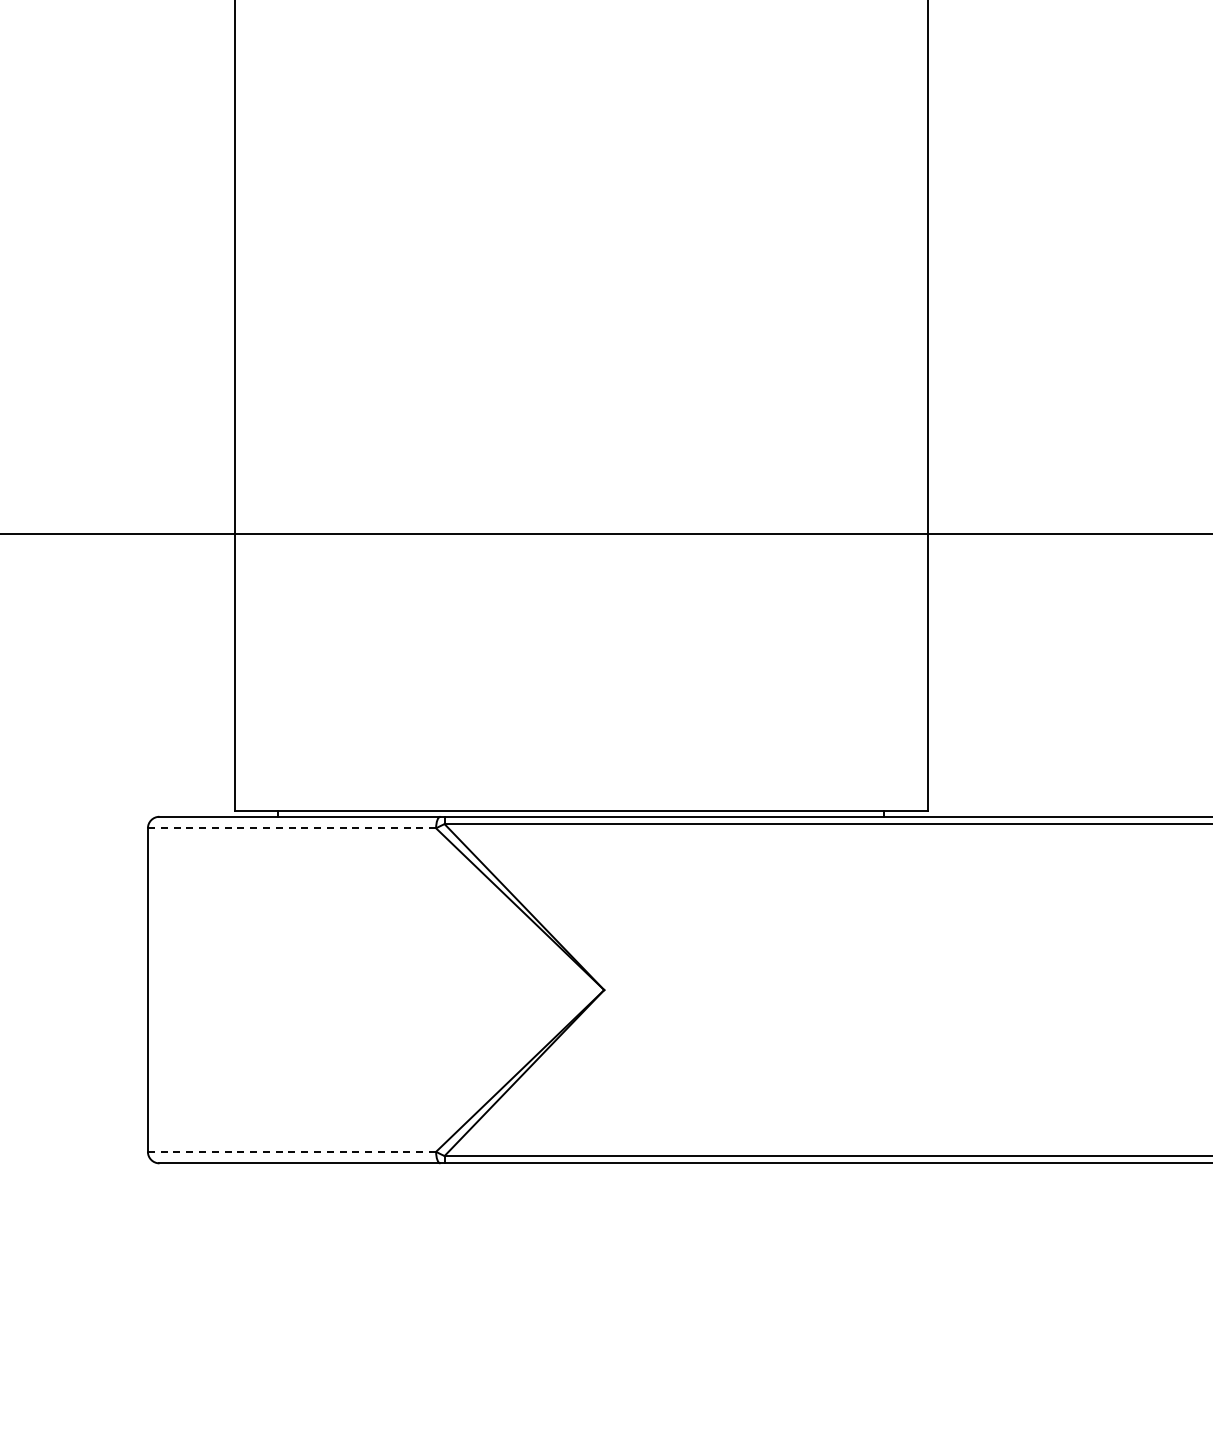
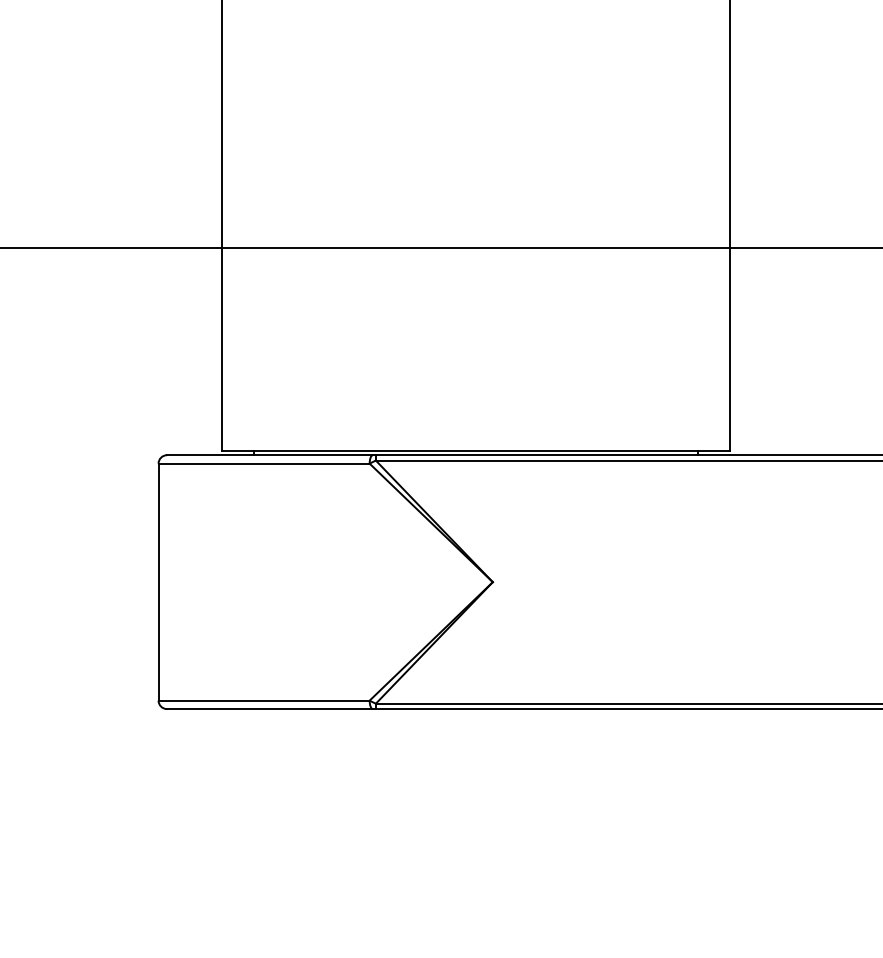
line: (291, 828) -> (263, 463), dashed -> solid
line: (292, 1151) -> (264, 700), dashed -> solid

